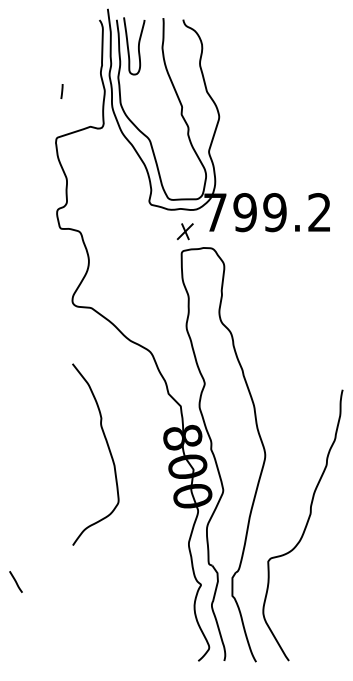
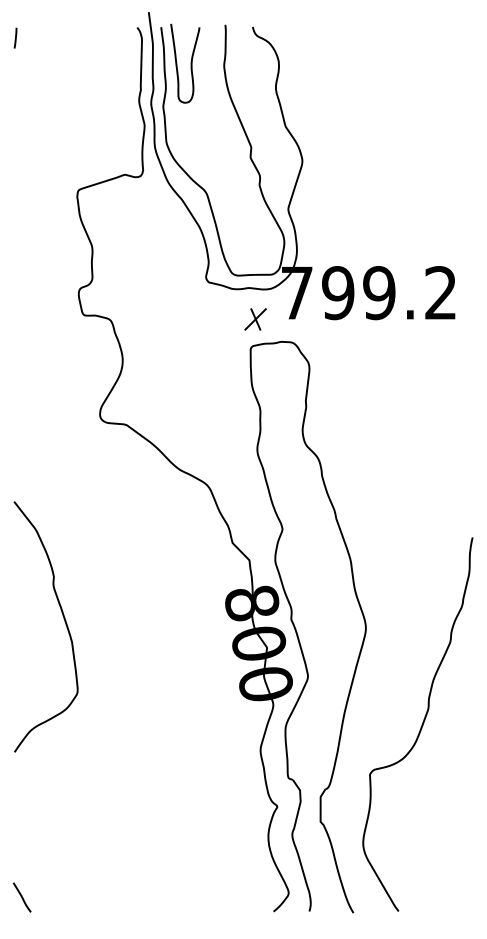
line: (61, 91) -> (15, 37), moved
curve: (109, 450) -> (64, 621), moved
line: (15, 581) -> (21, 897), moved

